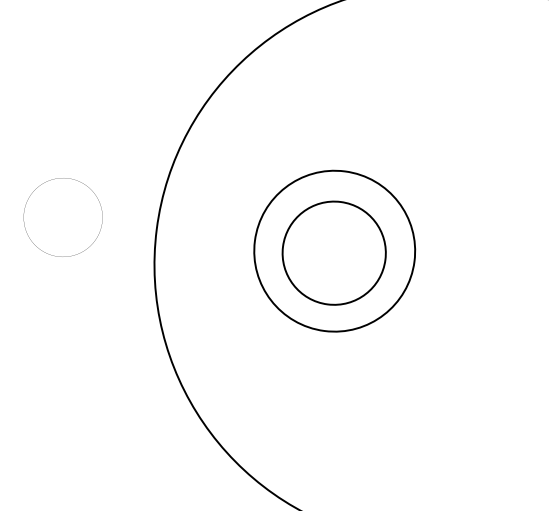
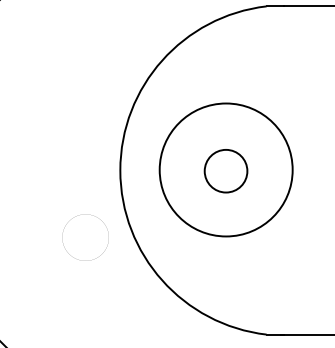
part: (57, 179) -> (79, 215), moved
circle: (333, 250) -> (225, 169), size x1.4
circle: (333, 251) -> (225, 170), size x0.7

